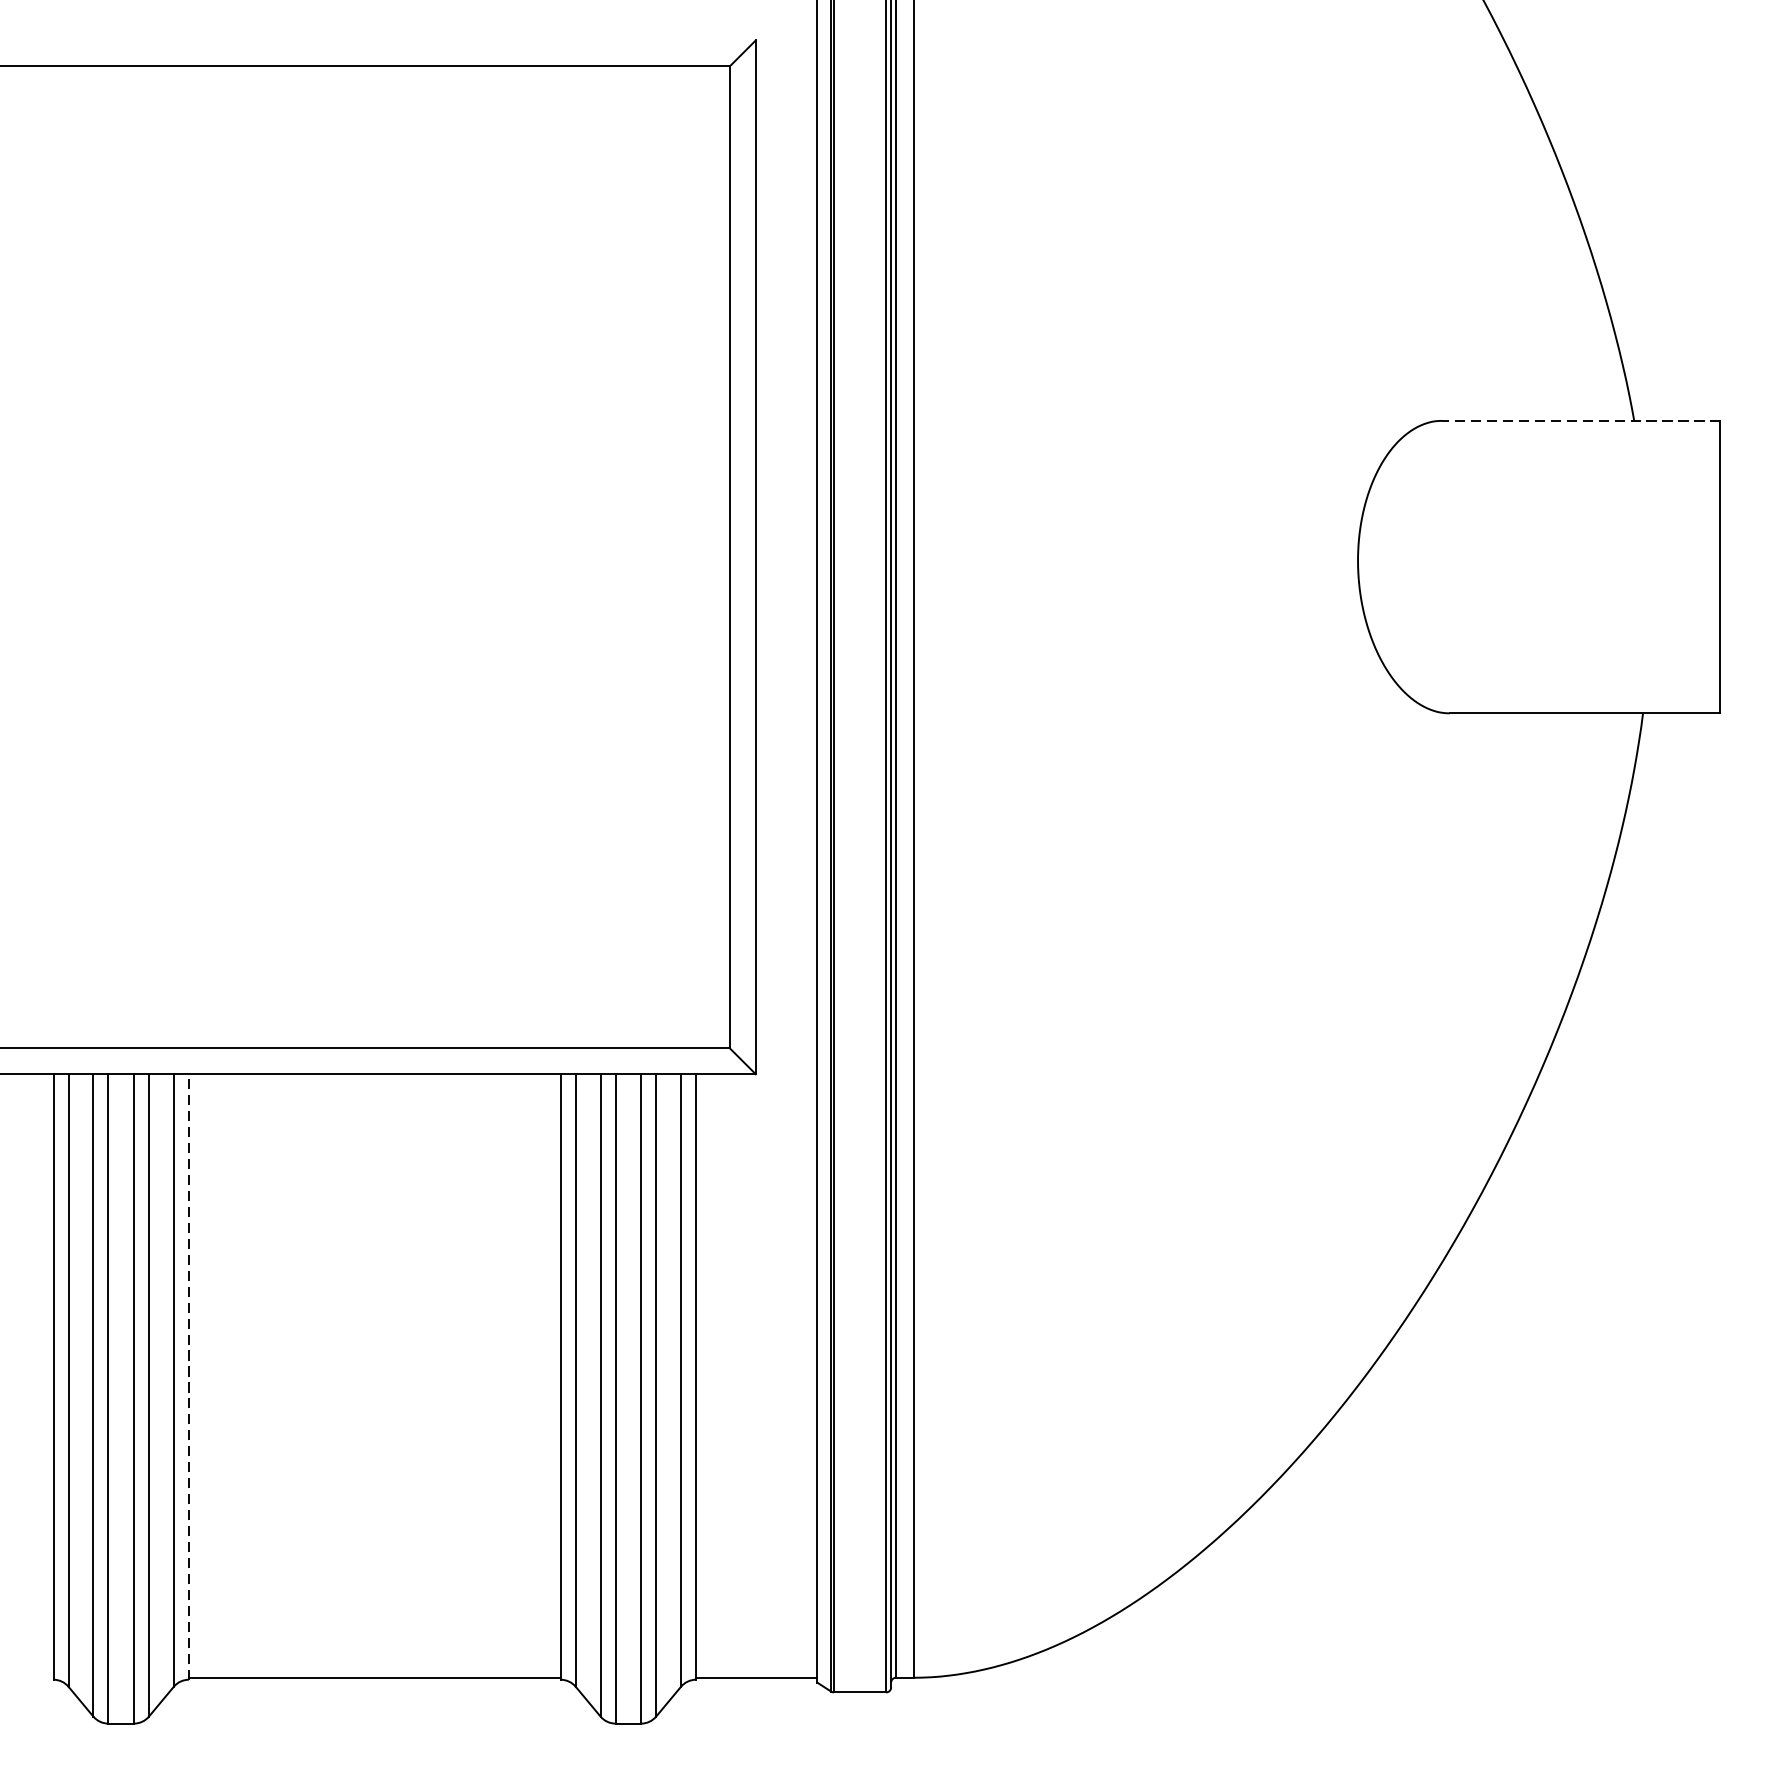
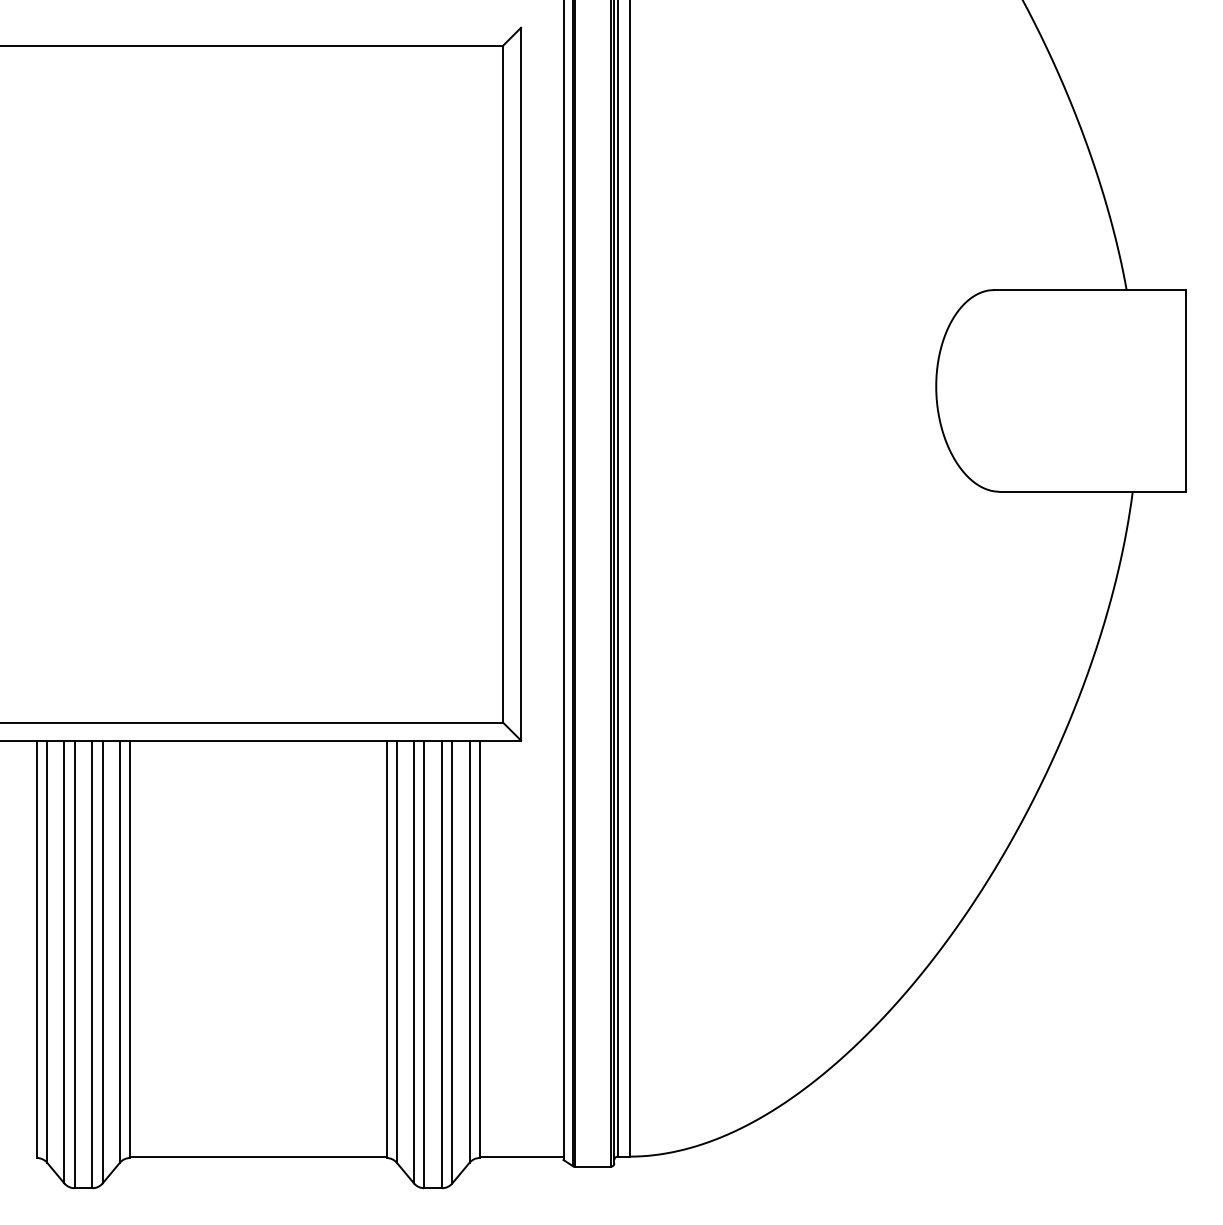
line: (1581, 421) -> (1090, 290), dashed -> solid
line: (189, 1377) -> (130, 949), dashed -> solid

